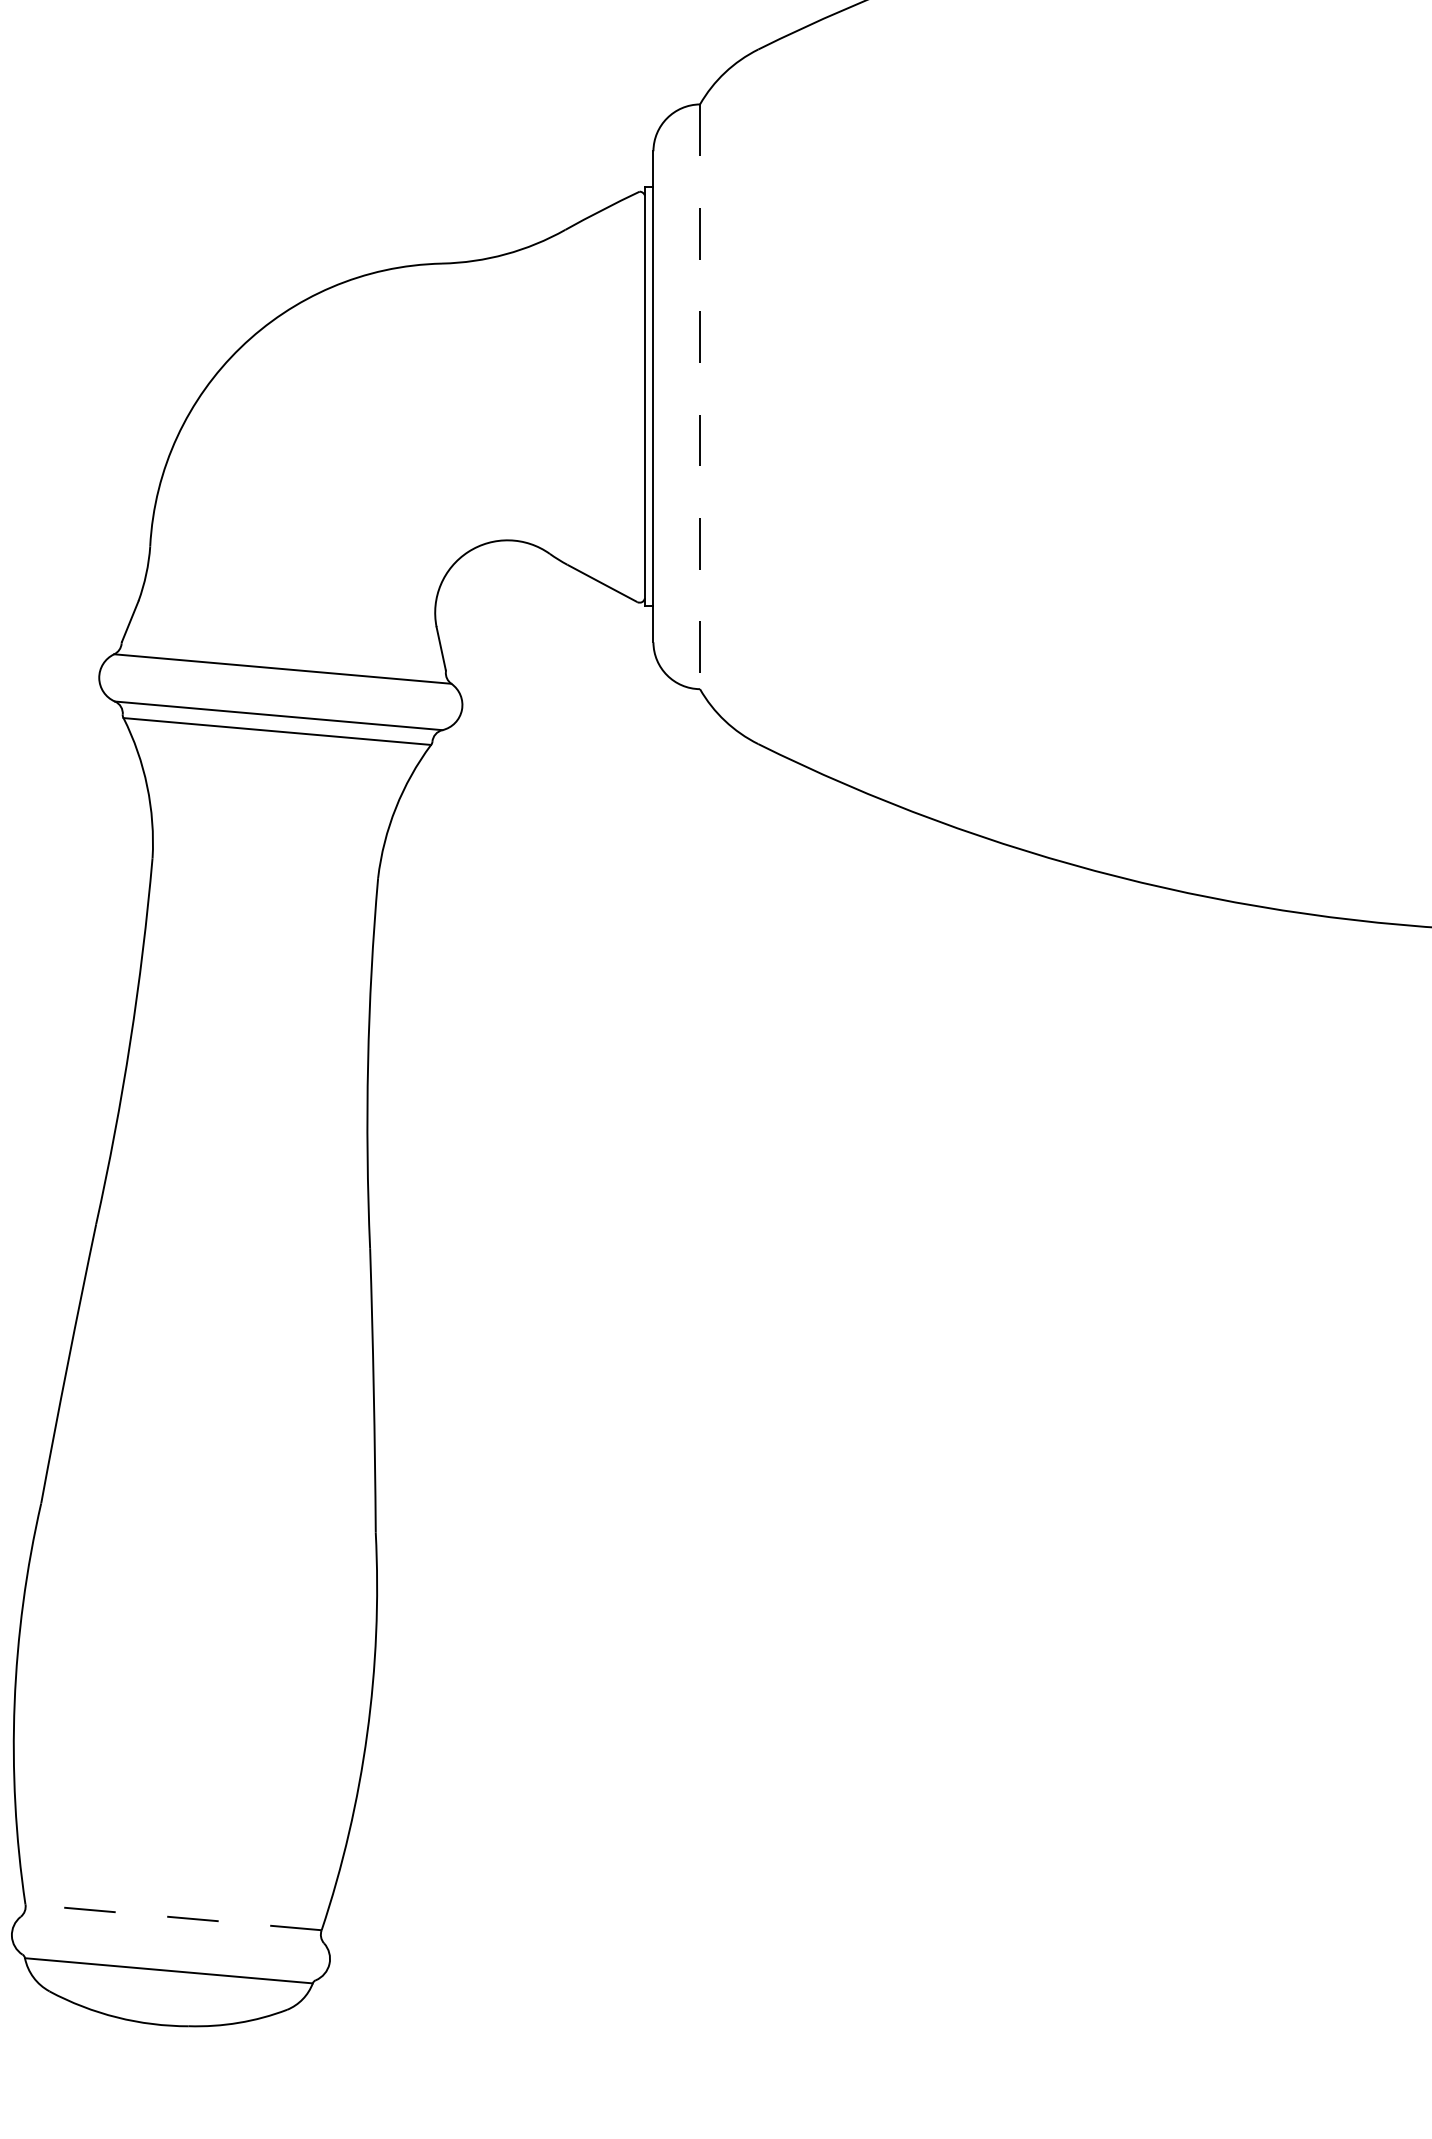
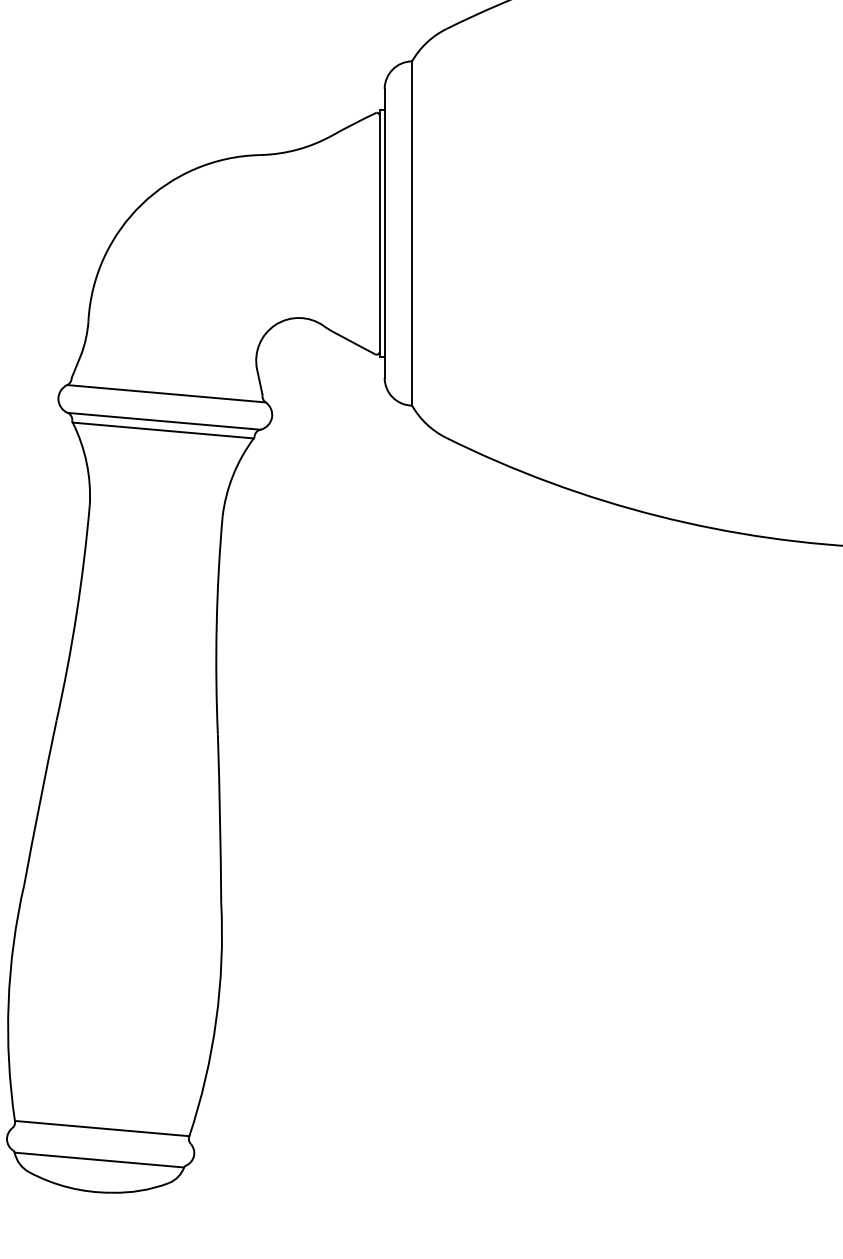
line: (700, 396) -> (412, 233), dashed -> solid
line: (174, 1917) -> (102, 1128), dashed -> solid

